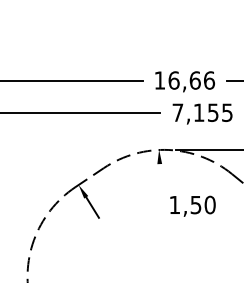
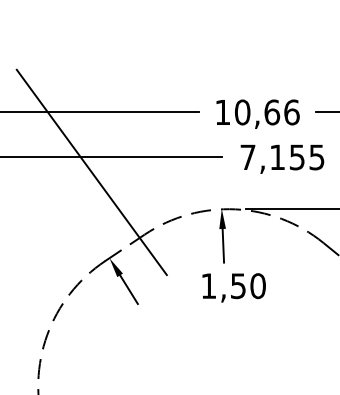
text: (173, 80) -> (241, 112), 16,66 -> 10,66
line: (65, 123) -> (91, 172), added
line: (159, 176) -> (222, 246), added
text: (192, 205) -> (233, 286), moved

